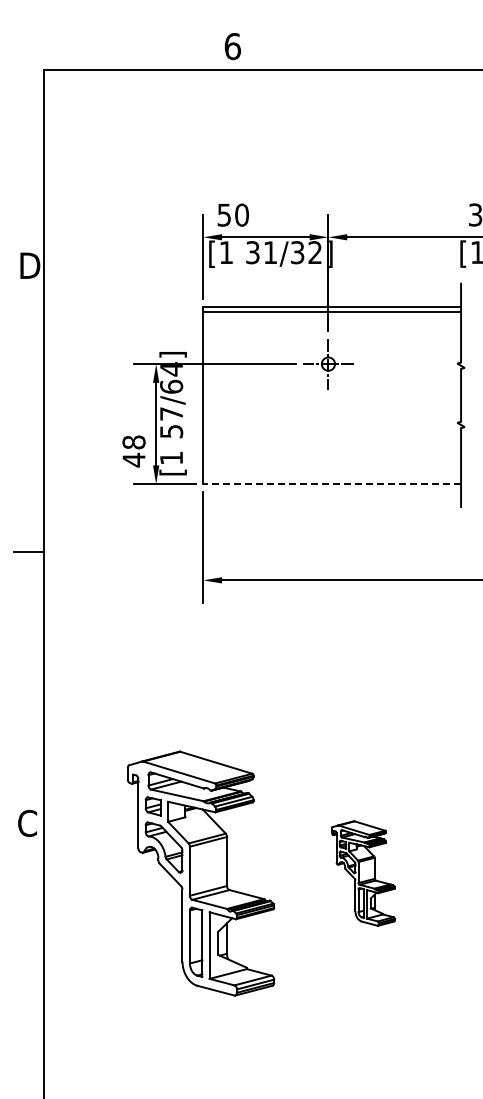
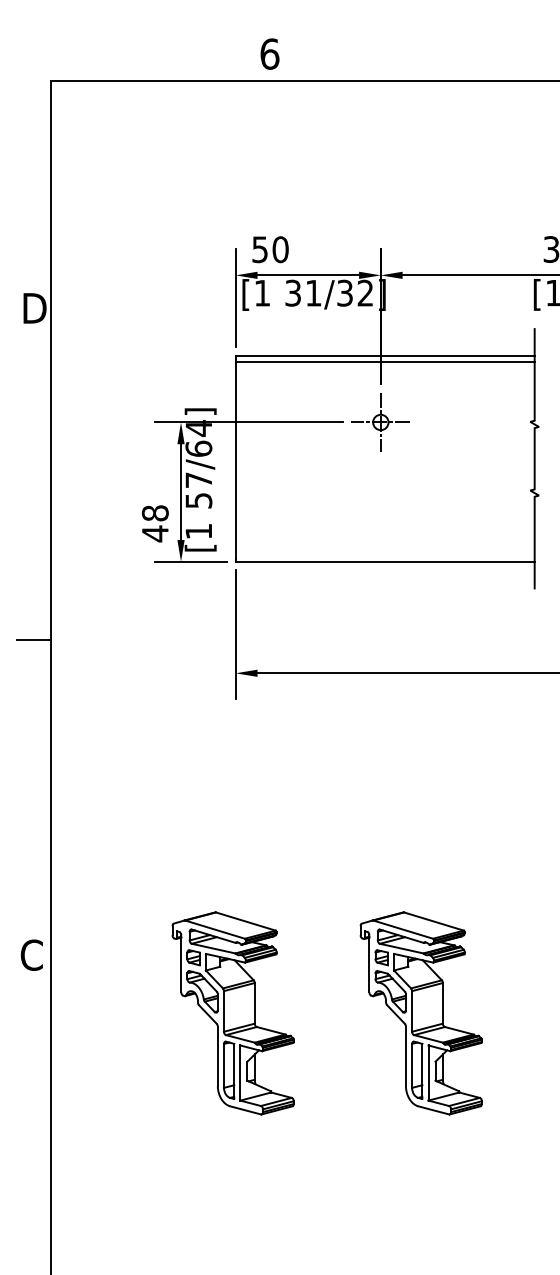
line: (332, 484) -> (385, 562), dashed -> solid
part: (201, 873) -> (233, 1013), size x0.71
part: (363, 873) -> (421, 1013), size x1.67

